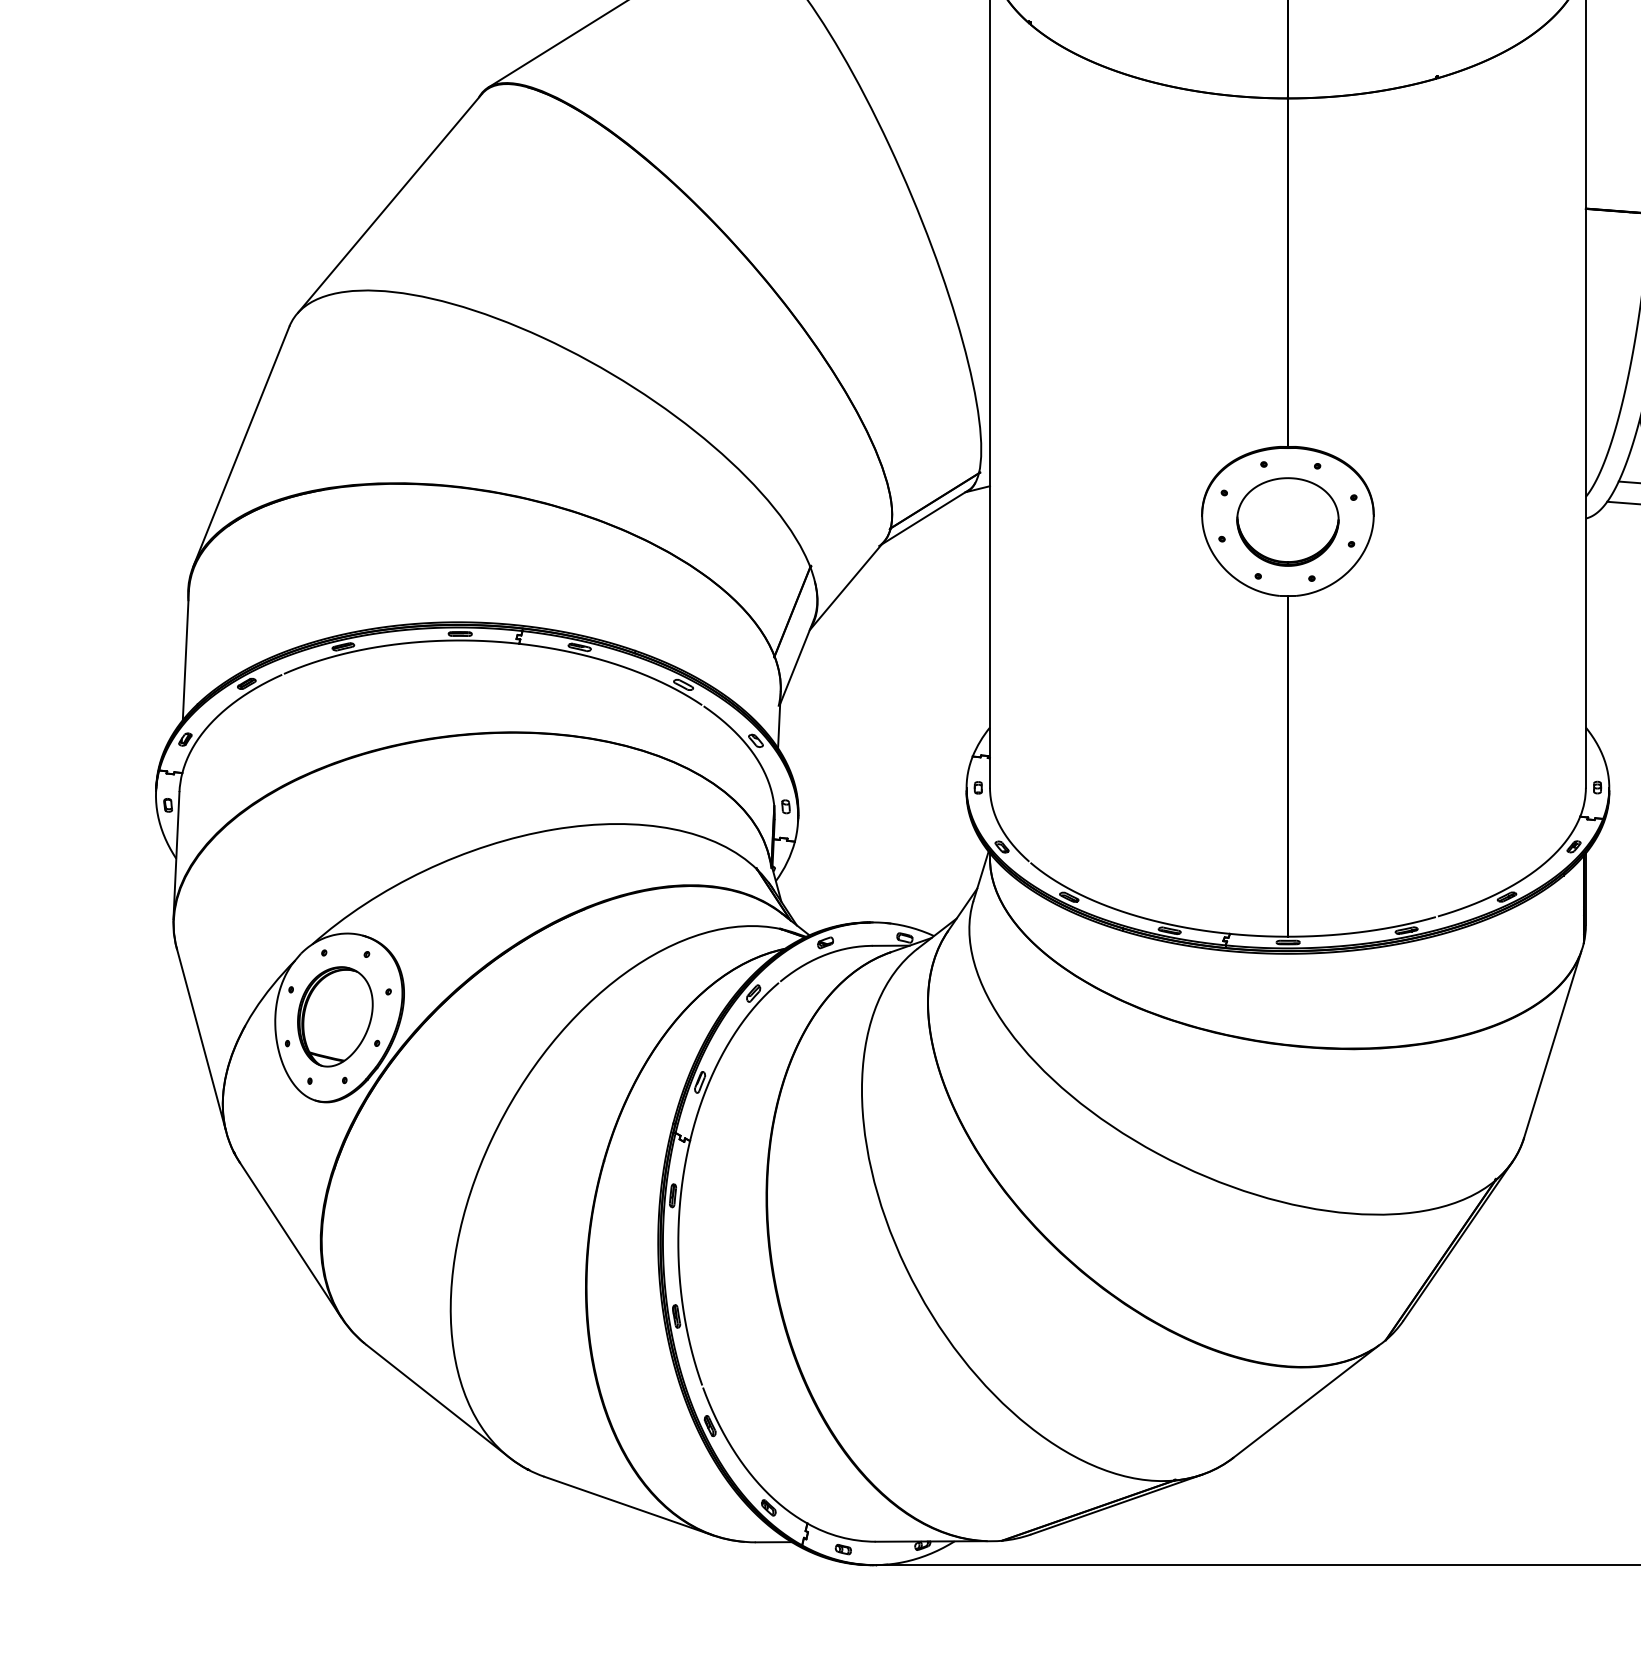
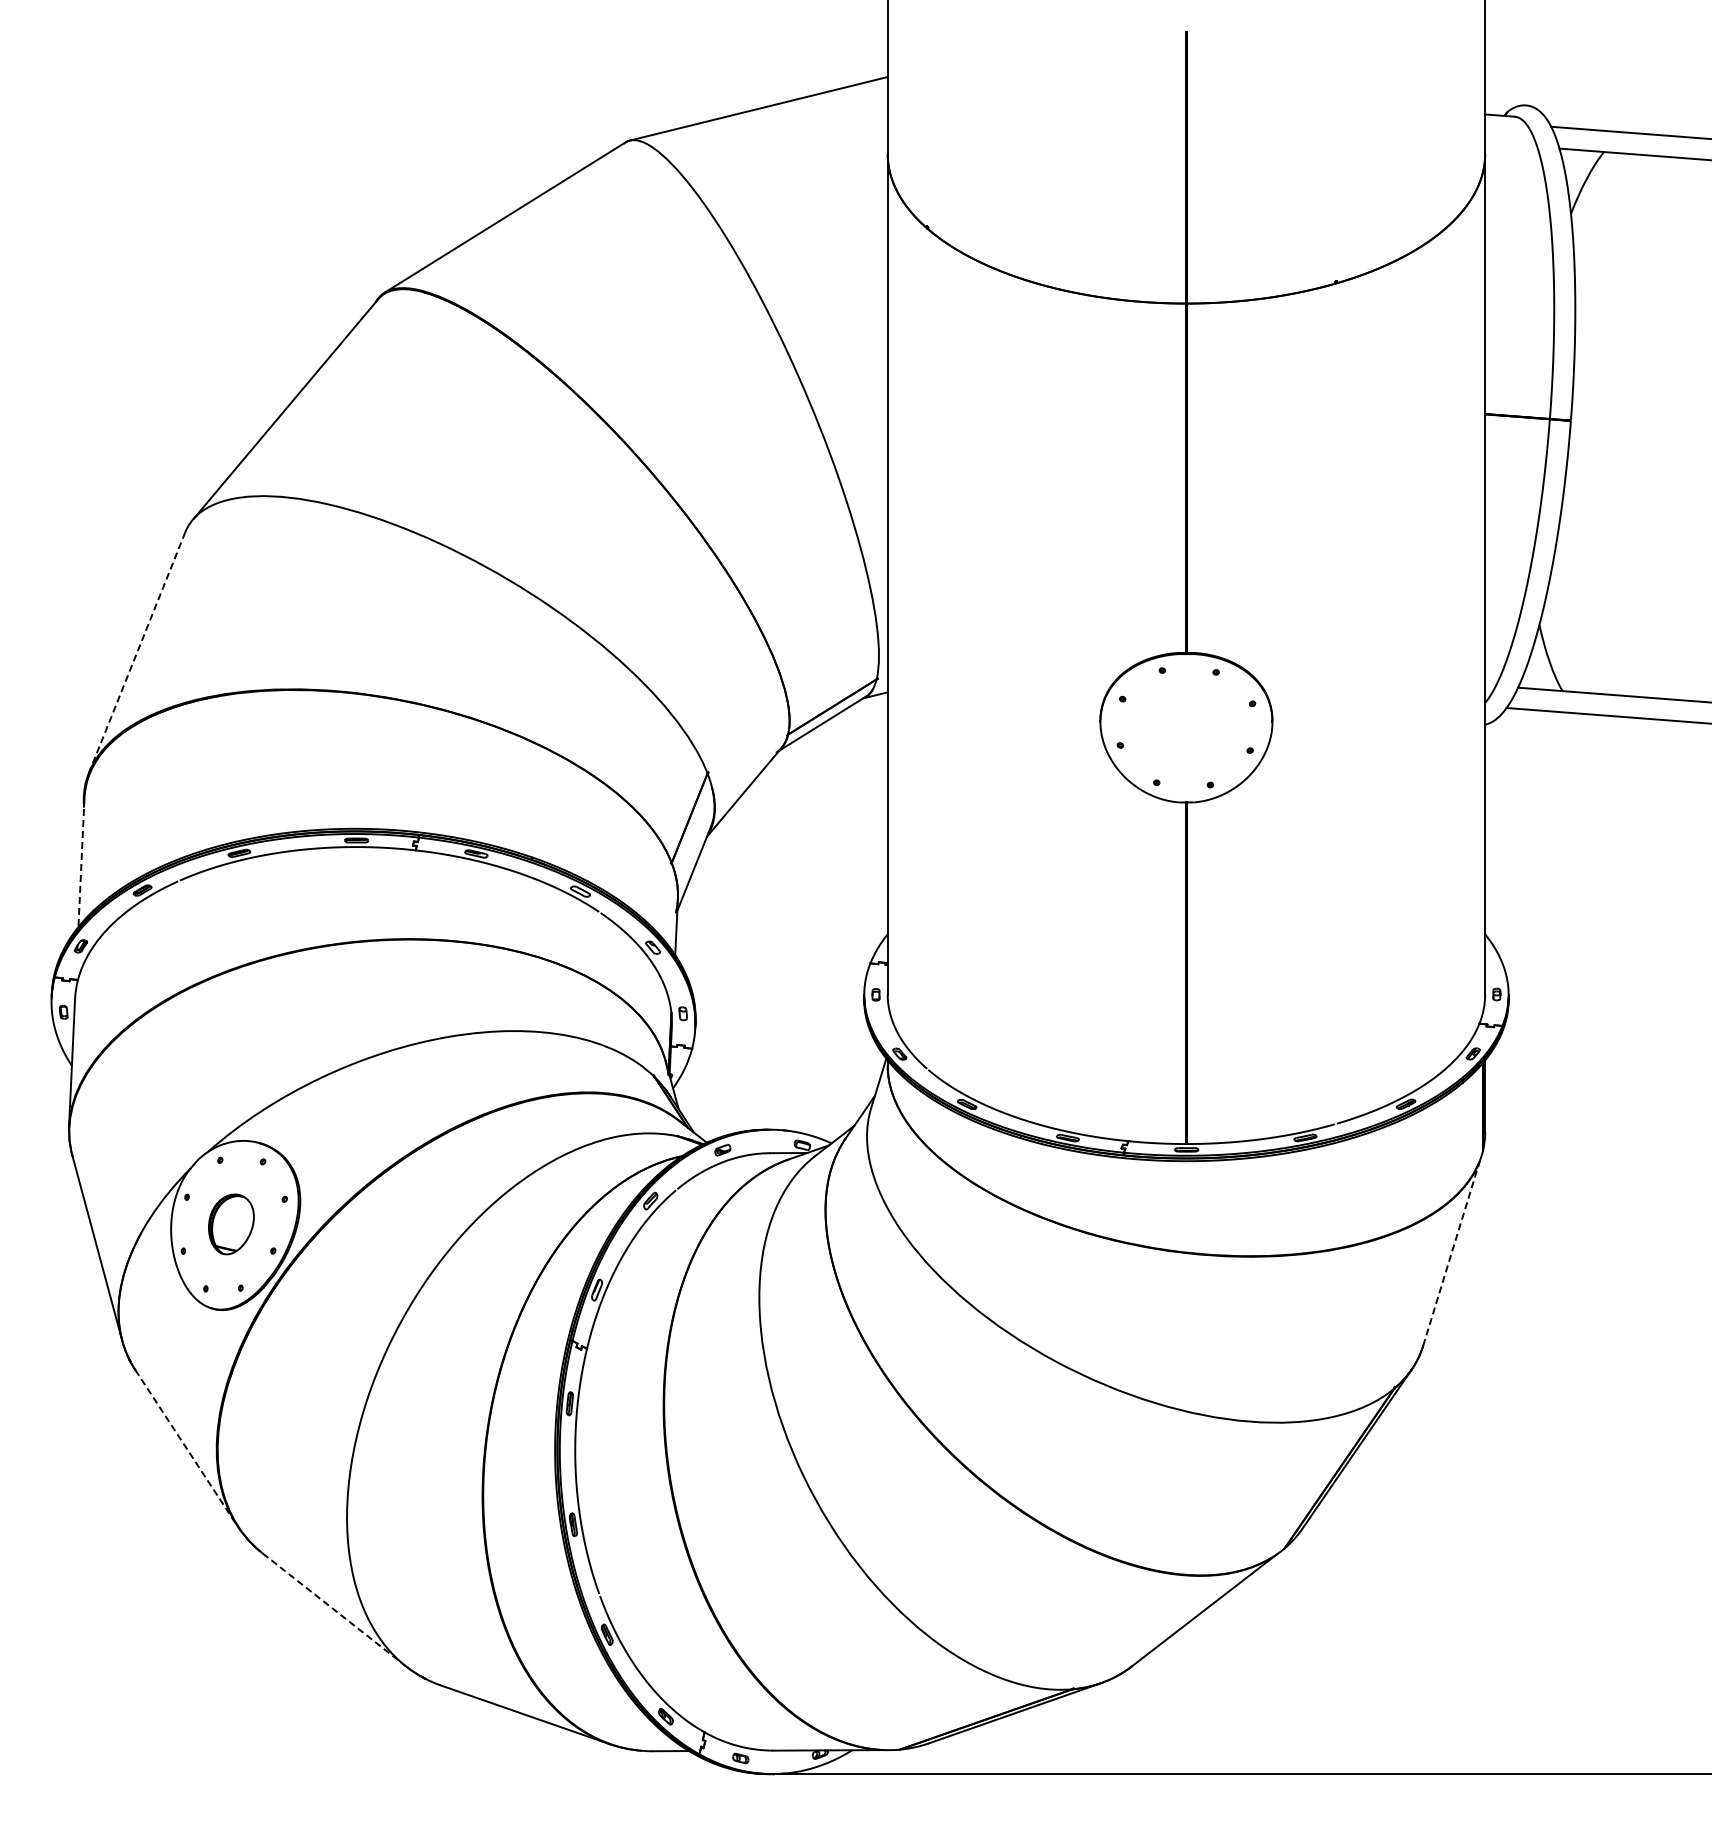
line: (241, 446) -> (137, 652), solid -> dashed
part: (1288, 522) -> (1186, 728), removed
line: (185, 655) -> (81, 862), solid -> dashed
part: (335, 1016) -> (231, 1224), size x0.6
line: (1552, 1044) -> (1451, 1252), solid -> dashed
line: (290, 1240) -> (186, 1448), solid -> dashed
line: (438, 1400) -> (334, 1609), solid -> dashed

